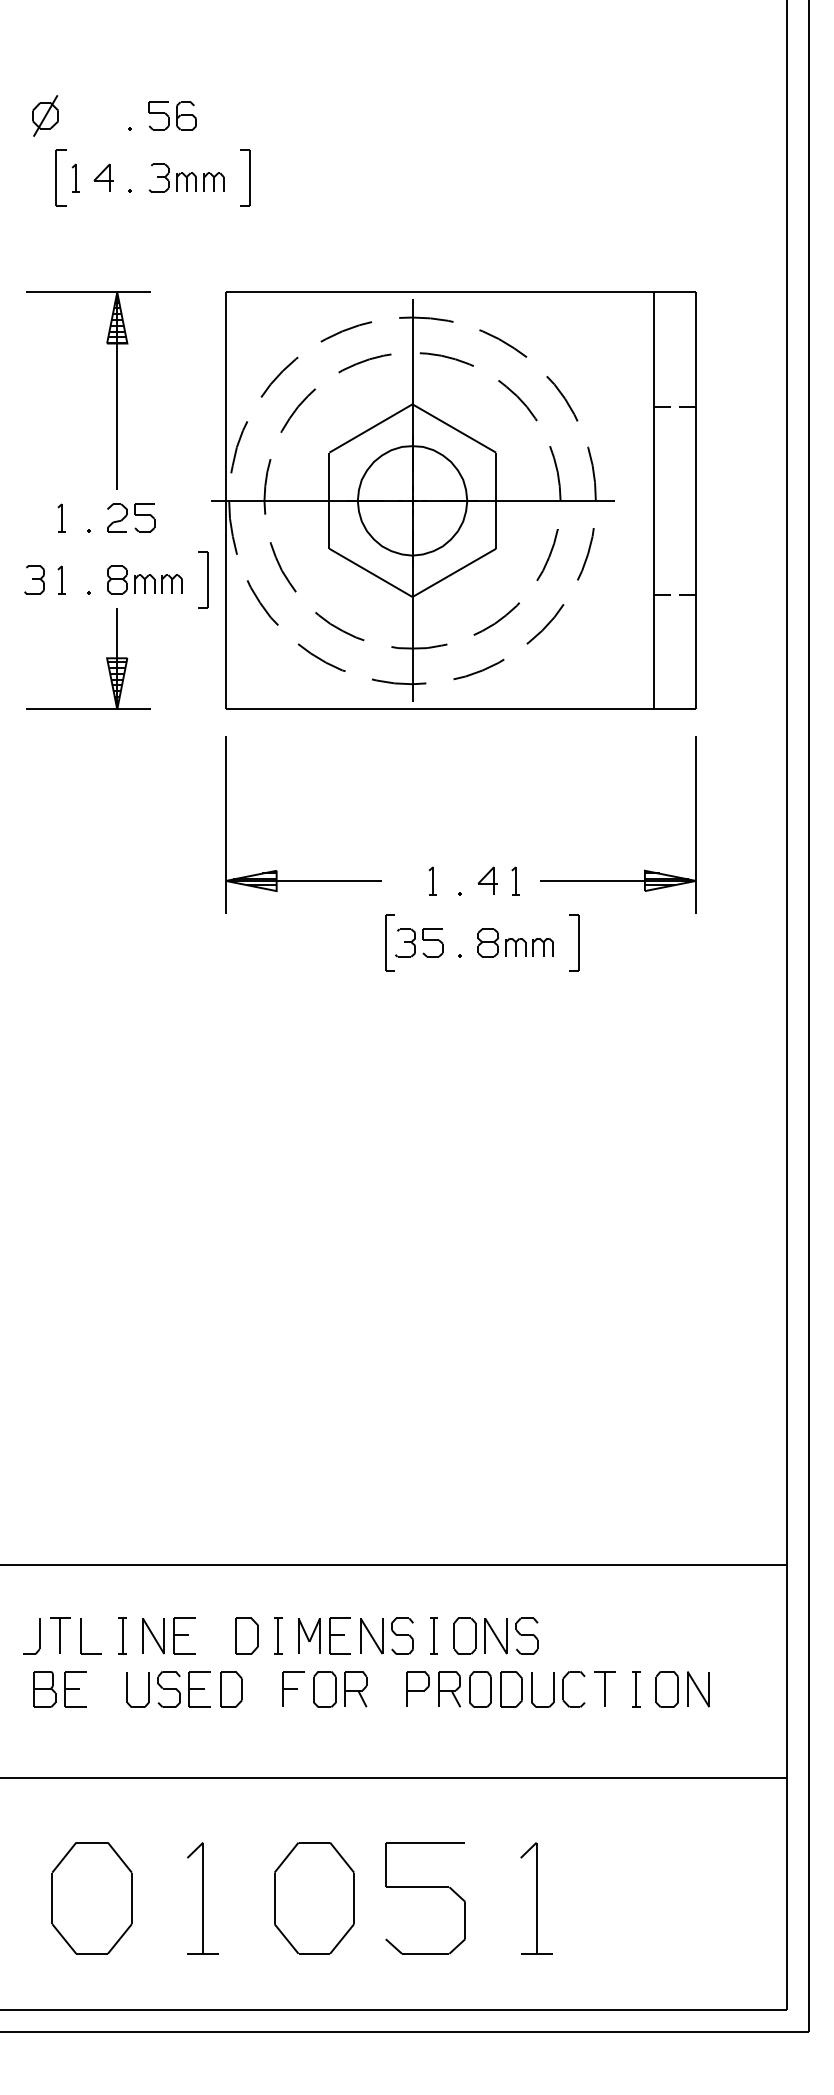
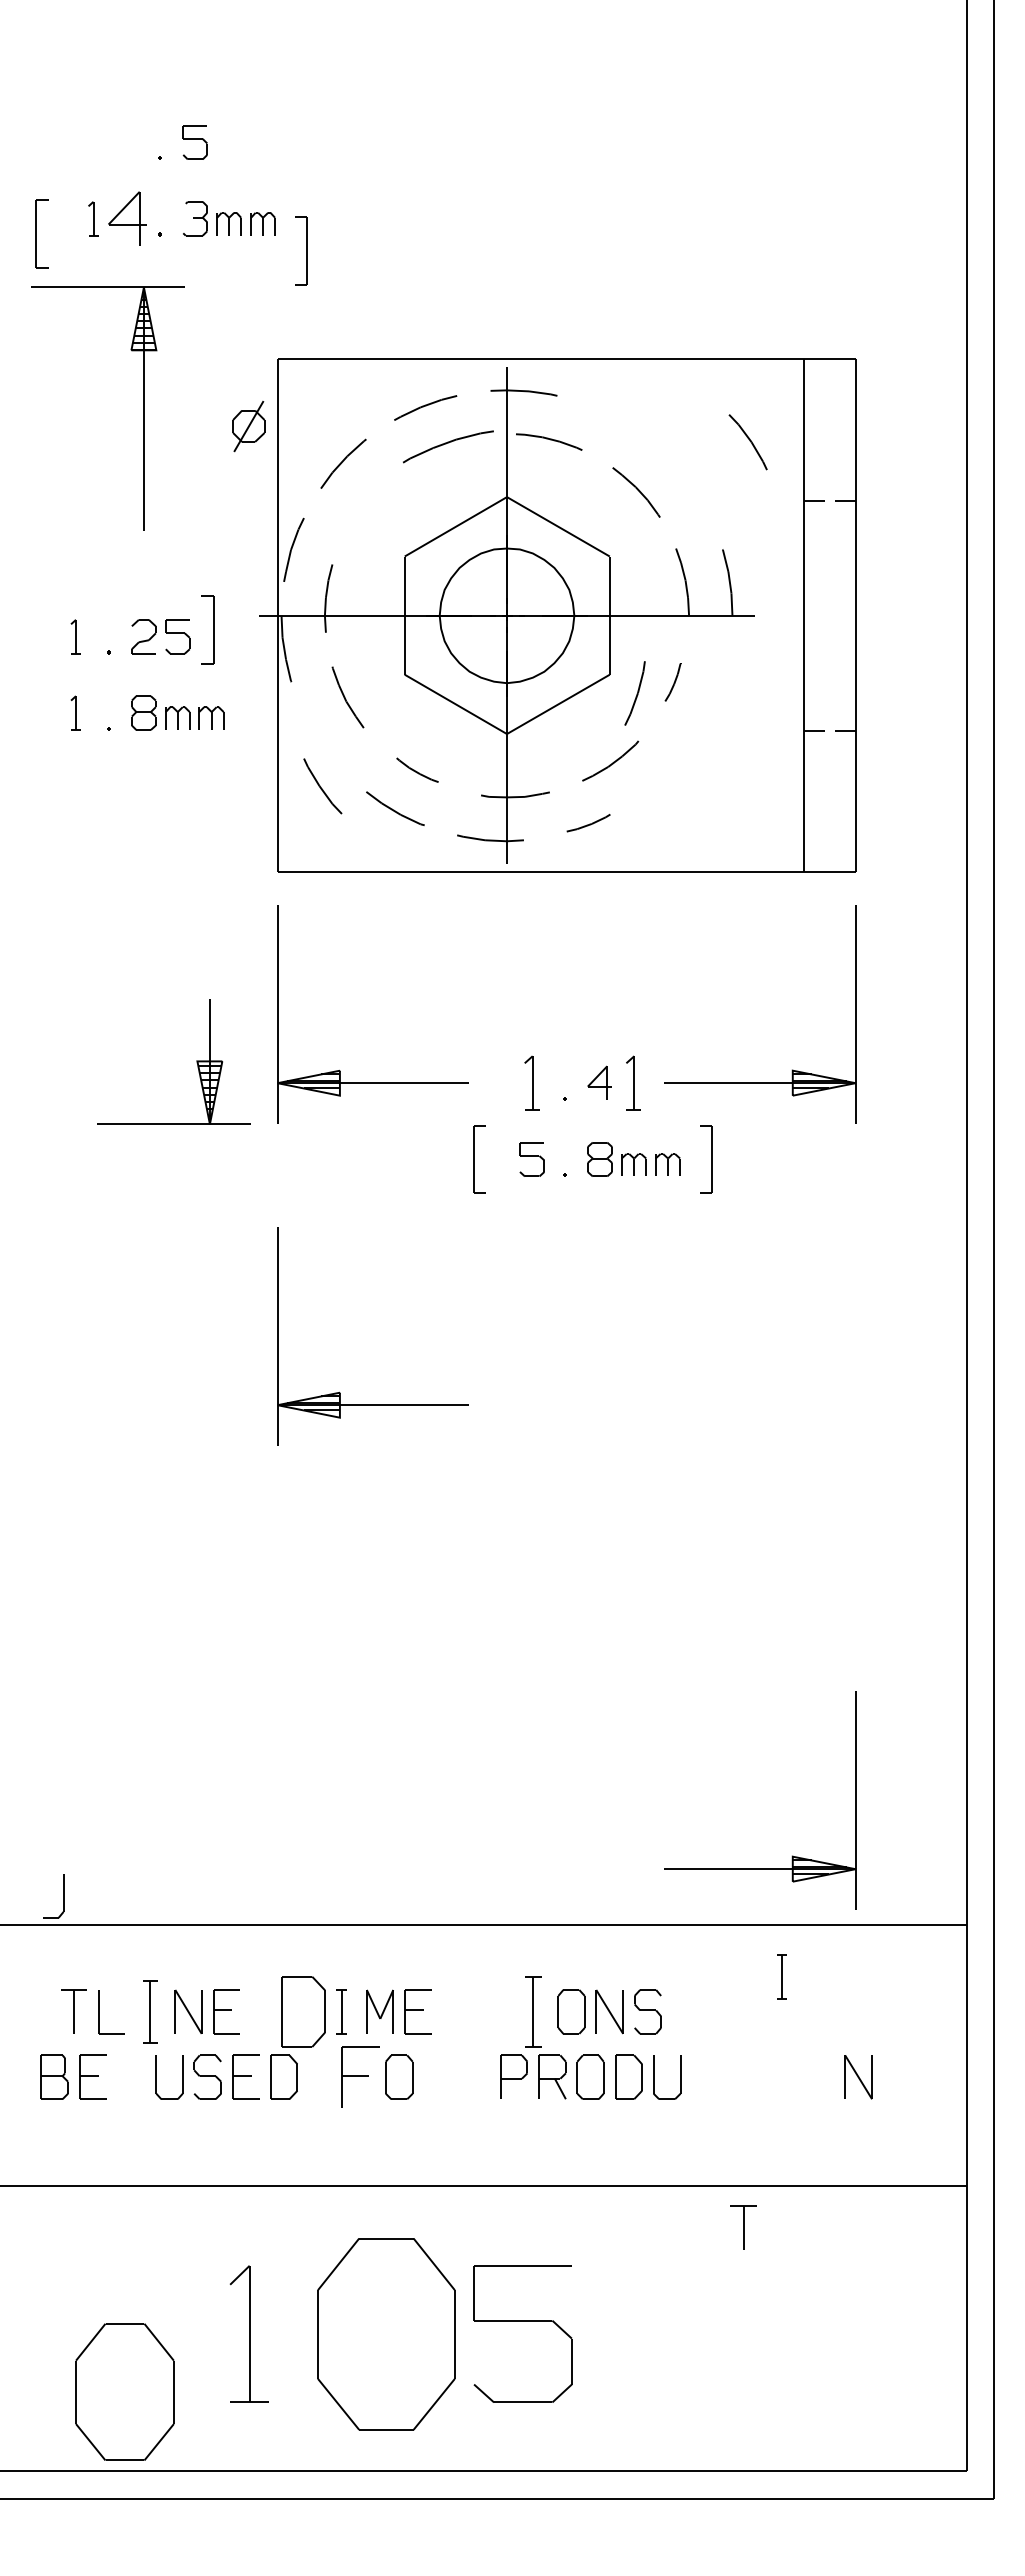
part: (45, 115) -> (248, 426), moved
part: (186, 115) -> (228, 142), removed
part: (60, 177) -> (41, 233), moved
part: (103, 177) -> (126, 218), size x1.6
part: (245, 177) -> (301, 250), moved
part: (503, 343) -> (618, 422), removed
part: (364, 363) -> (448, 446), size x1.4
part: (116, 390) -> (143, 408), moved
part: (561, 398) -> (747, 442), moved
part: (298, 410) -> (366, 504), removed
part: (585, 554) -> (634, 693), moved
part: (547, 555) -> (672, 682), size x0.6
part: (33, 579) -> (41, 712), removed
part: (203, 579) -> (207, 629), moved
part: (262, 603) -> (322, 786), moved
part: (545, 624) -> (670, 767), removed
part: (339, 625) -> (417, 769), size x0.7
part: (106, 658) -> (196, 1061), moved
part: (478, 668) -> (588, 822), size x0.7
part: (432, 880) -> (531, 1082), size x1.6
part: (515, 880) -> (633, 1082), size x1.6
part: (405, 943) -> (498, 1159), removed
part: (276, 1131) -> (339, 1391), added
part: (644, 1508) -> (792, 1855), added
part: (122, 1635) -> (150, 2011), size x1.4
part: (247, 1635) -> (303, 2011), size x1.6
part: (371, 1635) -> (456, 2011), removed
part: (402, 1635) -> (494, 2011), removed
part: (433, 1635) -> (532, 2011), size x1.6
part: (39, 1636) -> (63, 1896), moved
part: (292, 1688) -> (359, 2076), size x1.4
part: (356, 1688) -> (437, 2076), removed
part: (563, 1688) -> (692, 2076), removed
part: (604, 1688) -> (743, 2227), moved
part: (635, 1688) -> (781, 1976), moved
part: (667, 1688) -> (820, 2076), removed
part: (91, 1897) -> (124, 2391), moved
part: (313, 1897) -> (385, 2333), size x1.4
part: (536, 1897) -> (659, 2333), removed

